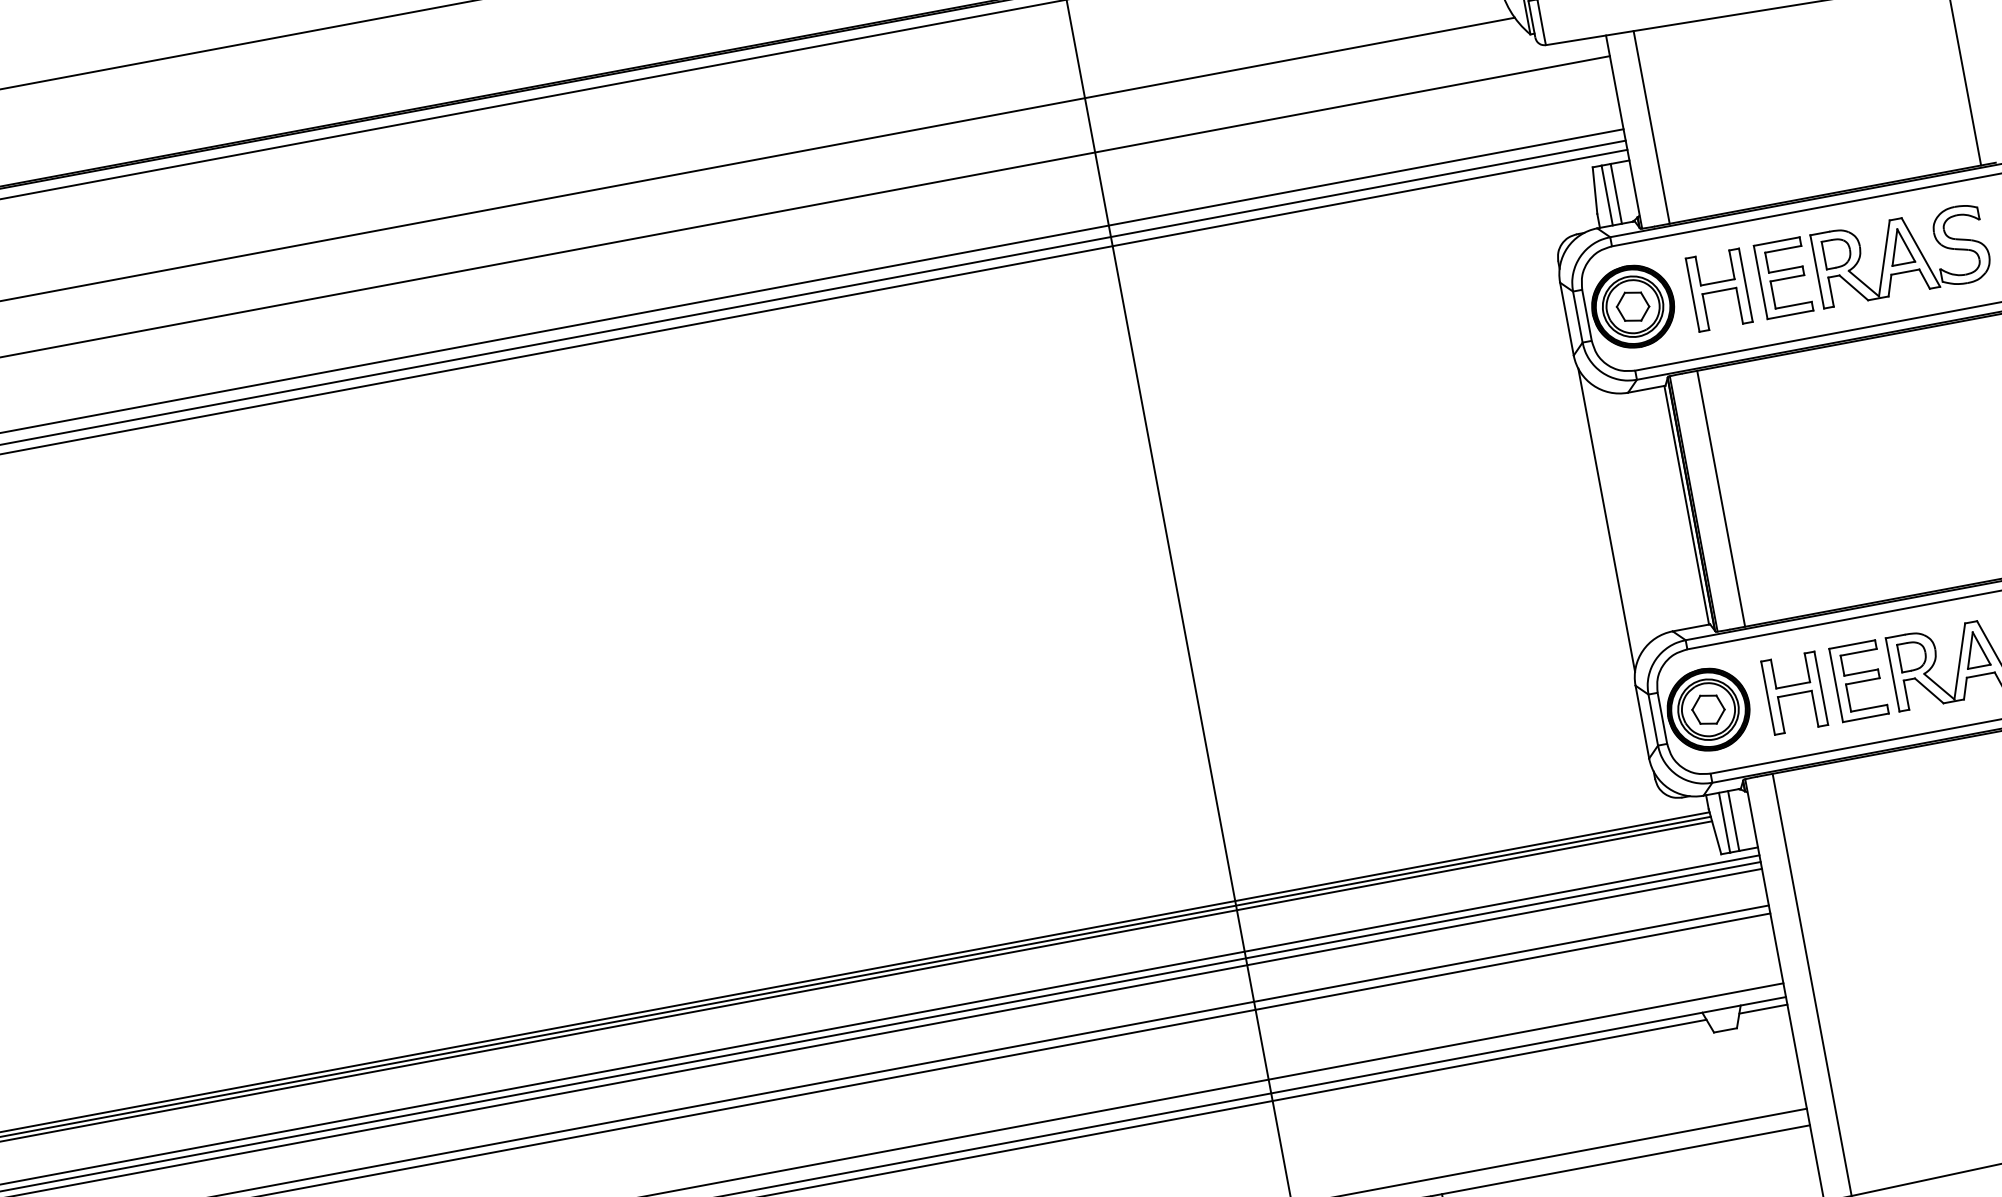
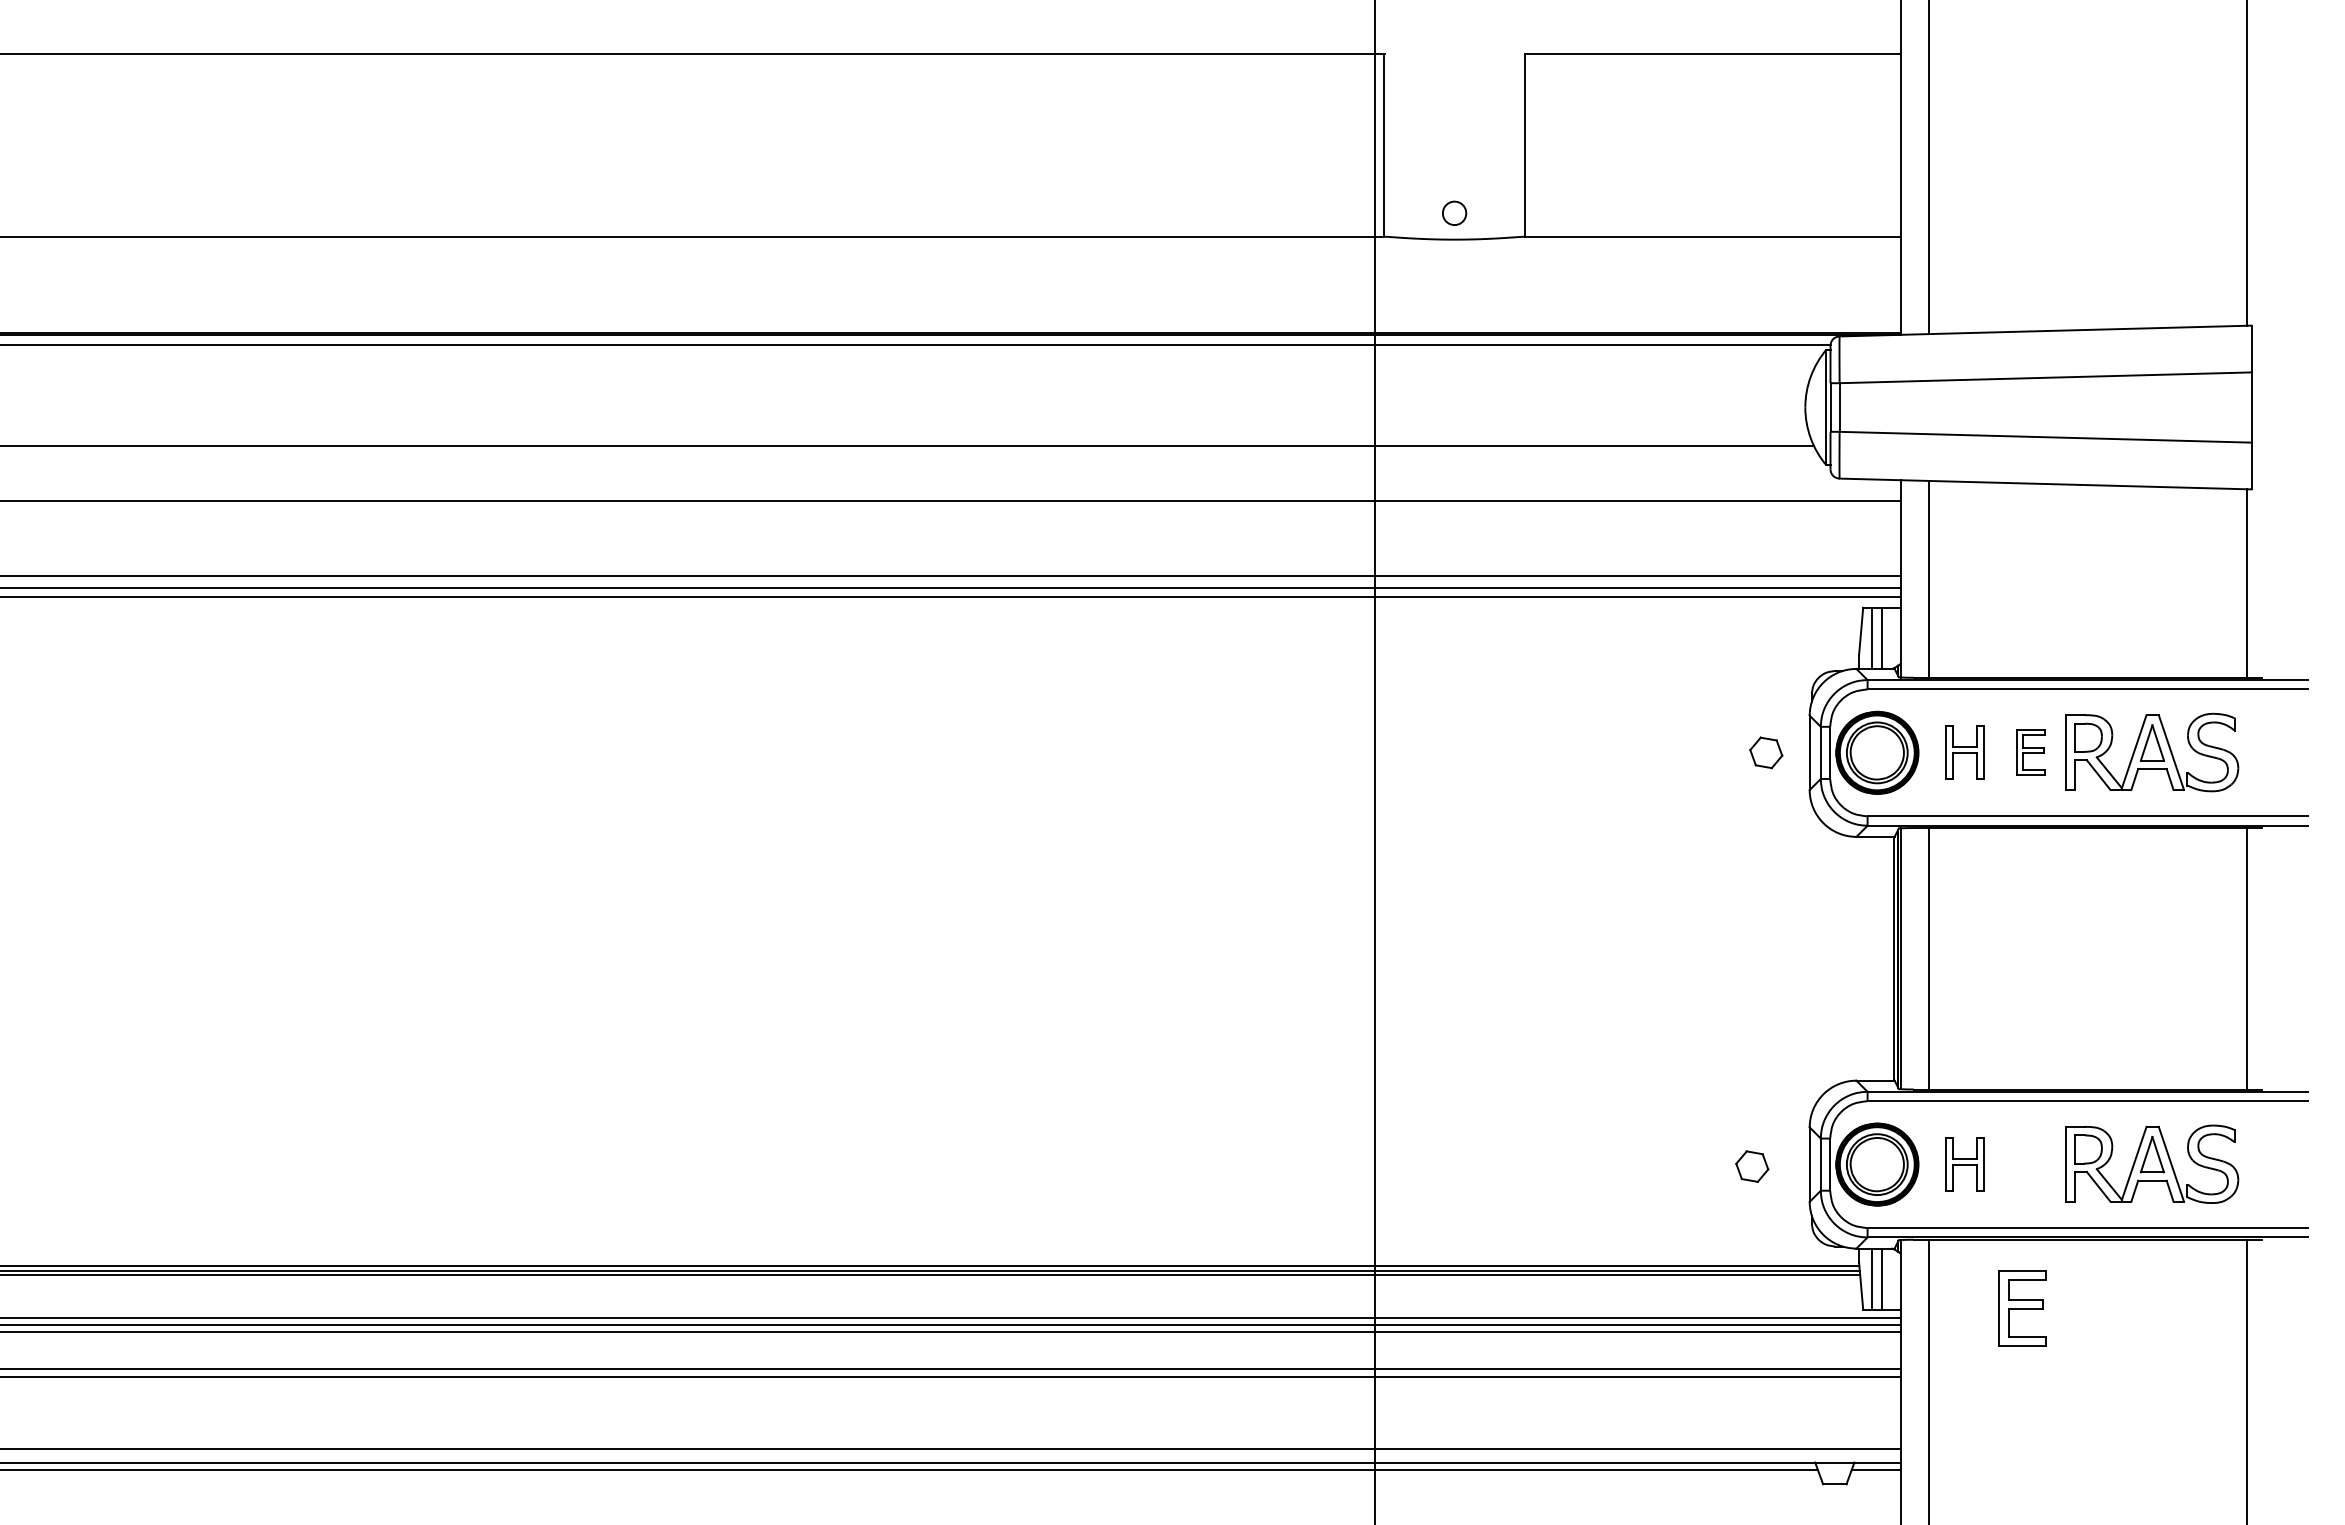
part: (1783, 278) -> (2031, 752), size x0.6
part: (1719, 290) -> (1965, 752), size x0.7
part: (1633, 306) -> (1766, 752), moved
line: (1606, 520) -> (1811, 958), removed
part: (1859, 681) -> (2022, 1308), moved
part: (1794, 693) -> (1965, 1164), size x0.7
part: (1708, 709) -> (1752, 1166), moved

